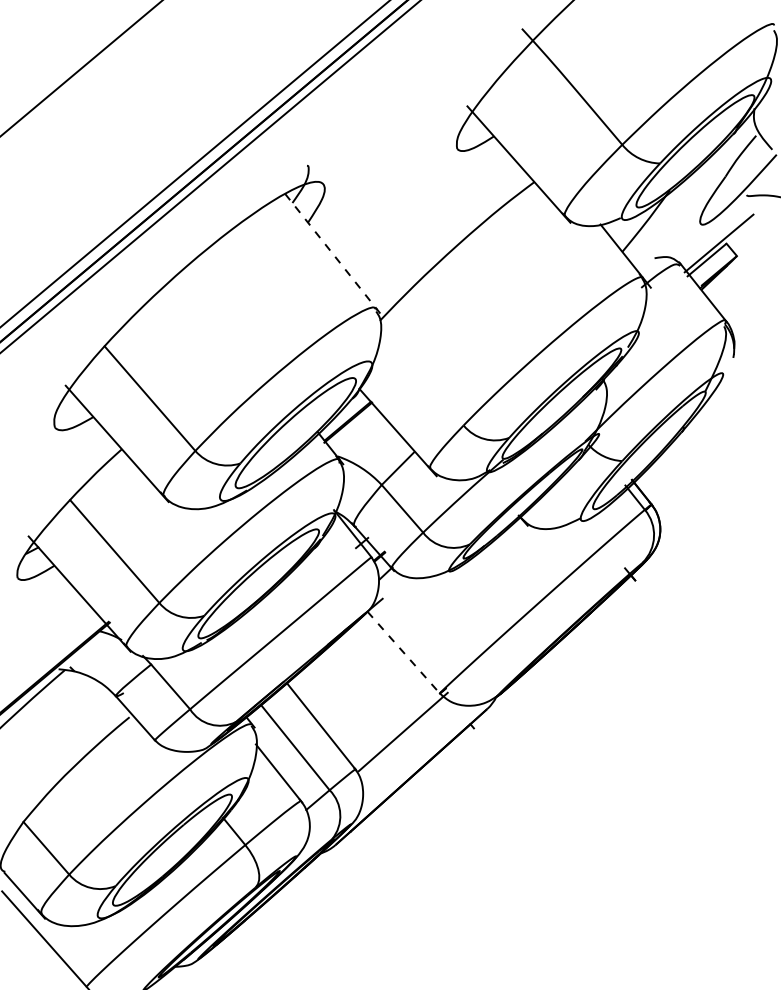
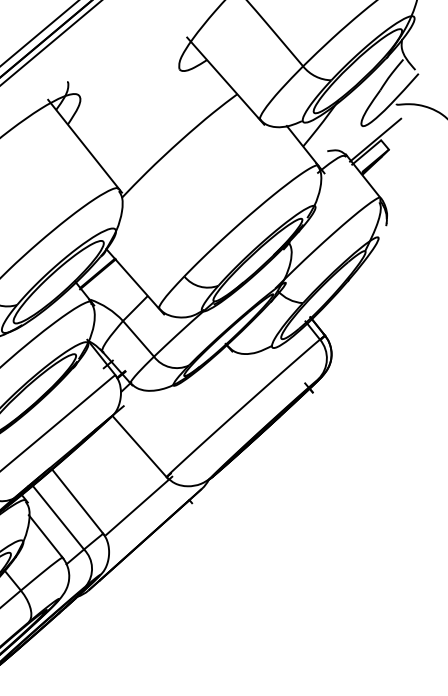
line: (330, 251) -> (84, 146), dashed -> solid
line: (405, 654) -> (140, 447), dashed -> solid

